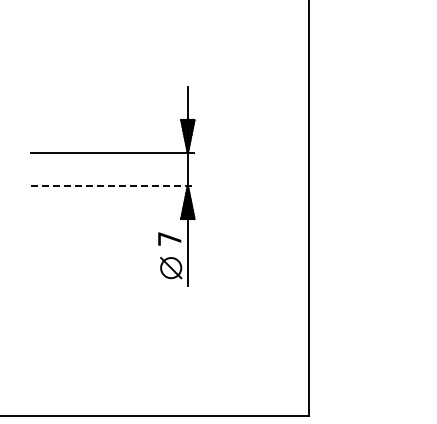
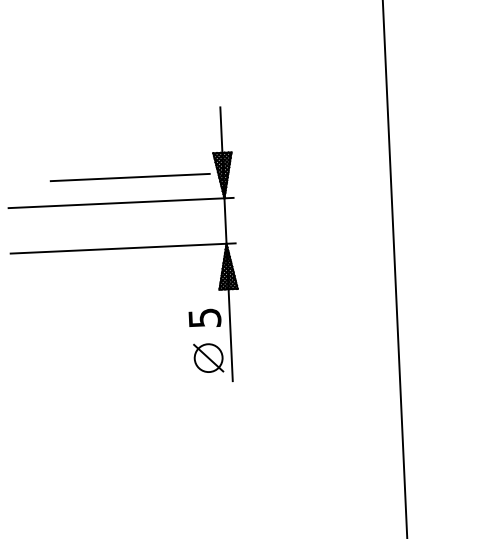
line: (120, 134) -> (130, 176), added
line: (112, 185) -> (122, 247), dashed -> solid
text: (169, 238) -> (204, 317), 7 -> 5

